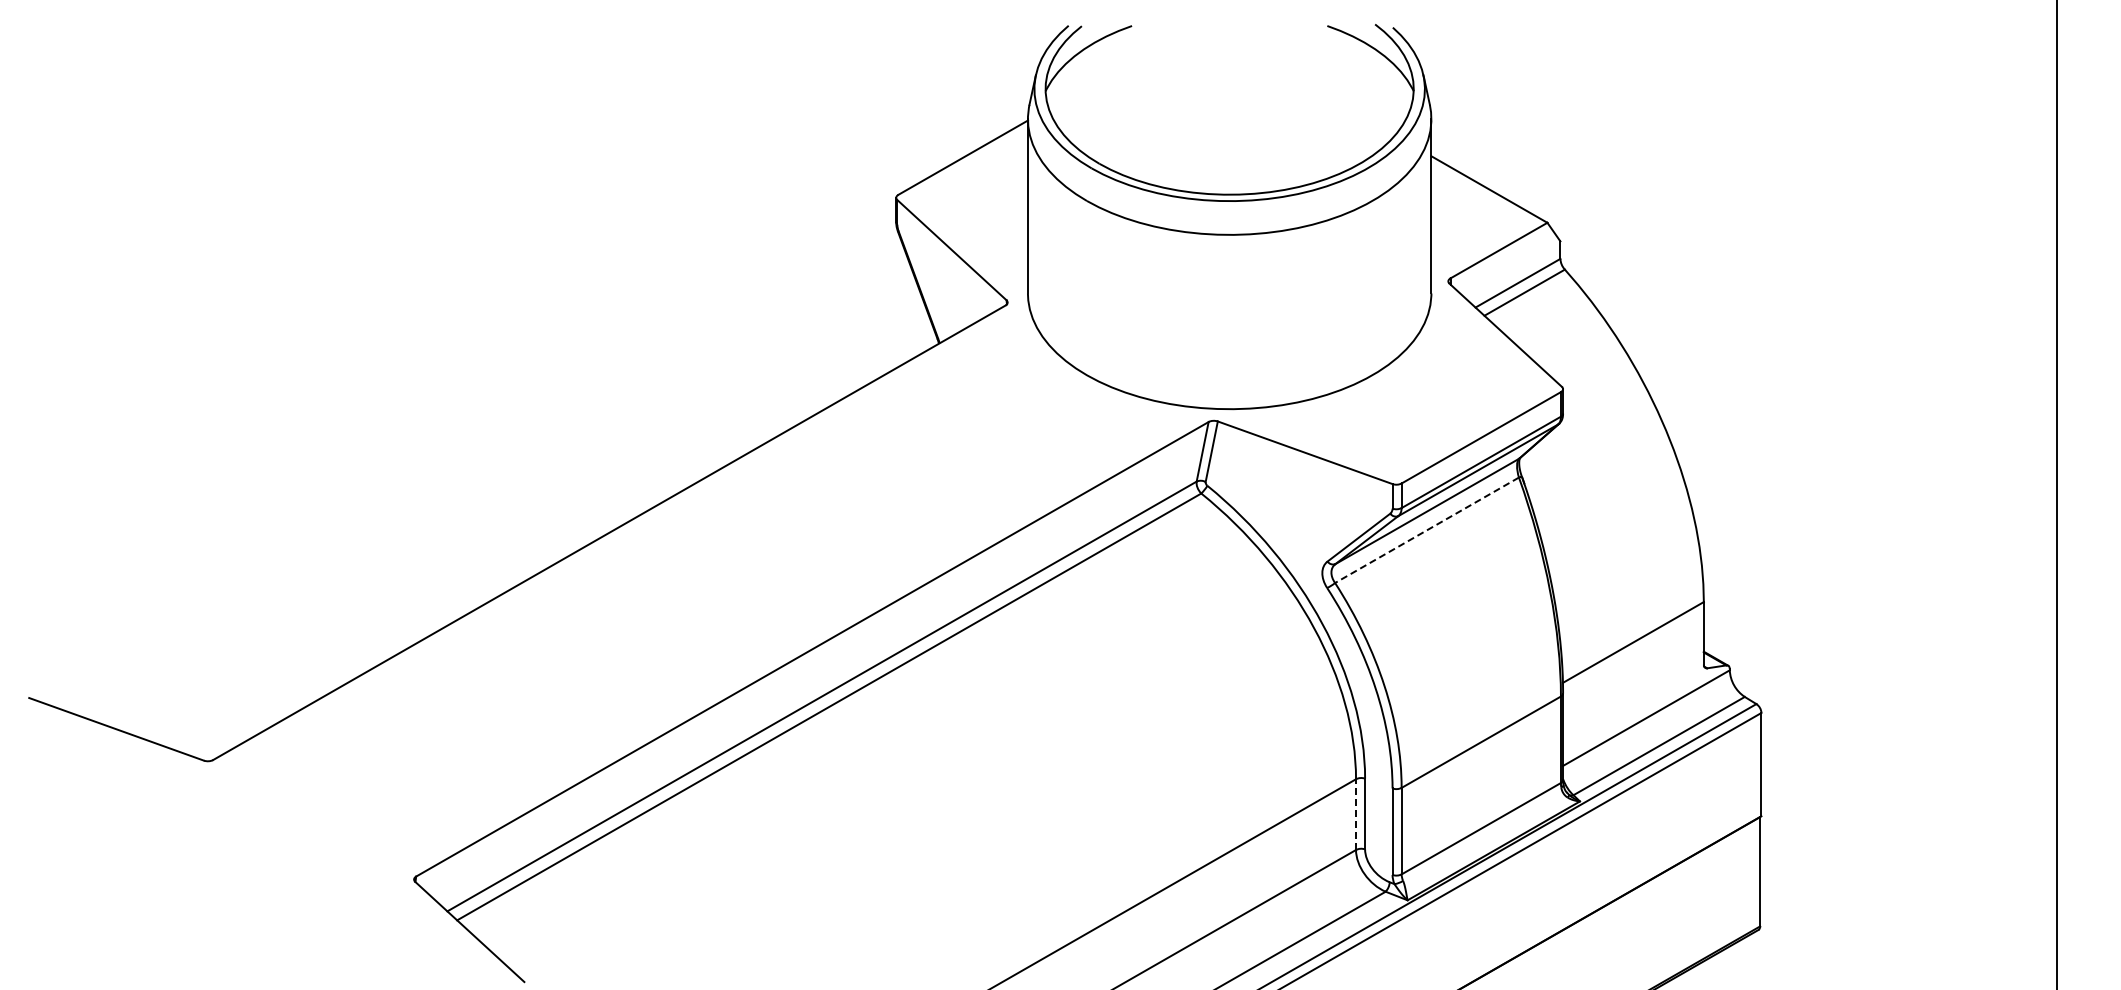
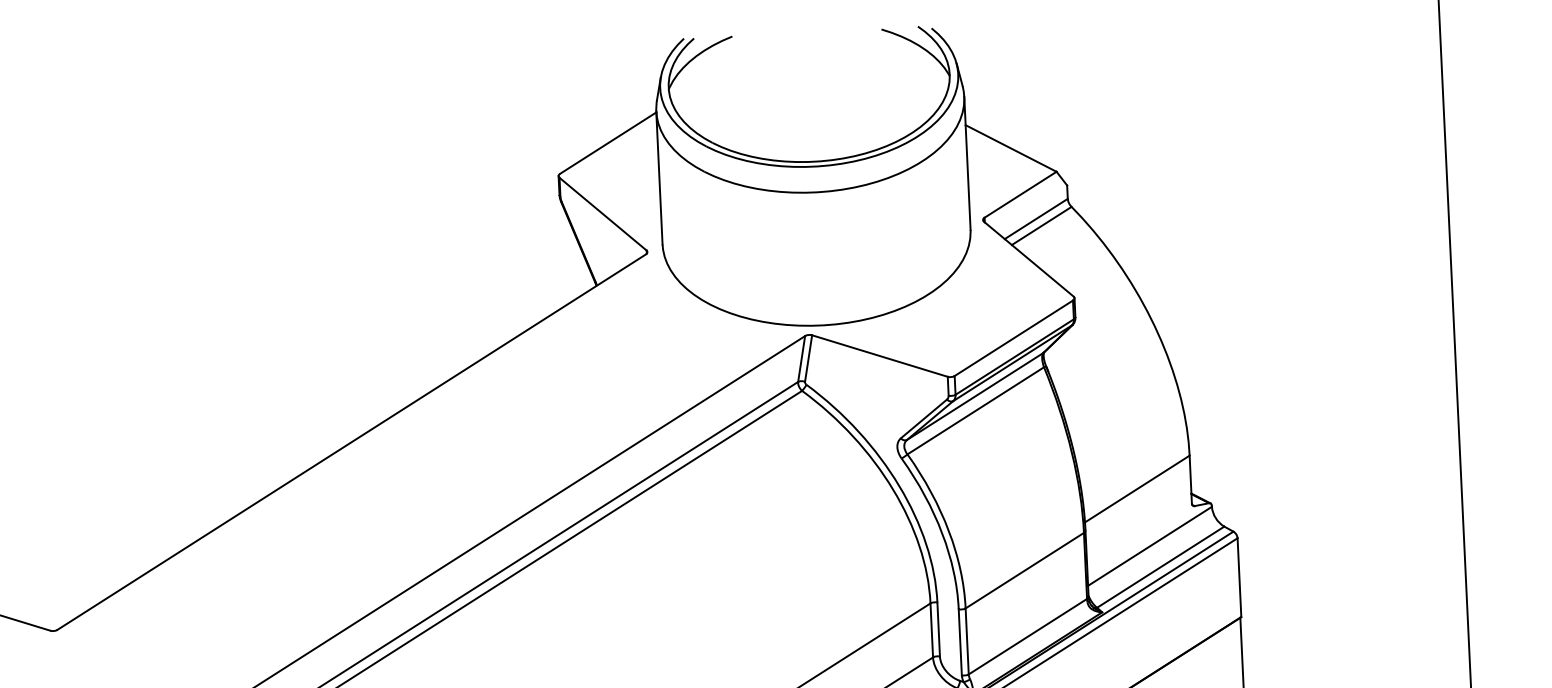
line: (1427, 530) -> (976, 410), dashed -> solid
line: (1356, 814) -> (932, 630), dashed -> solid

